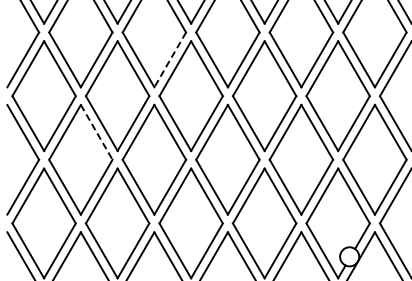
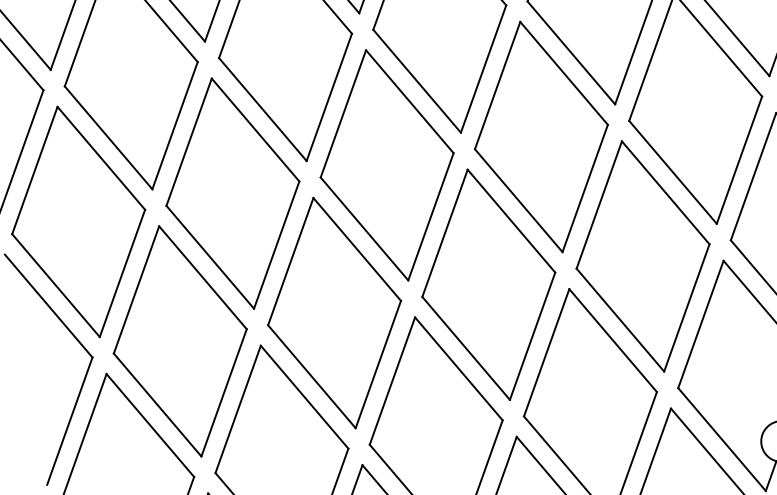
line: (170, 59) -> (329, 96), dashed -> solid
line: (96, 132) -> (202, 278), dashed -> solid

